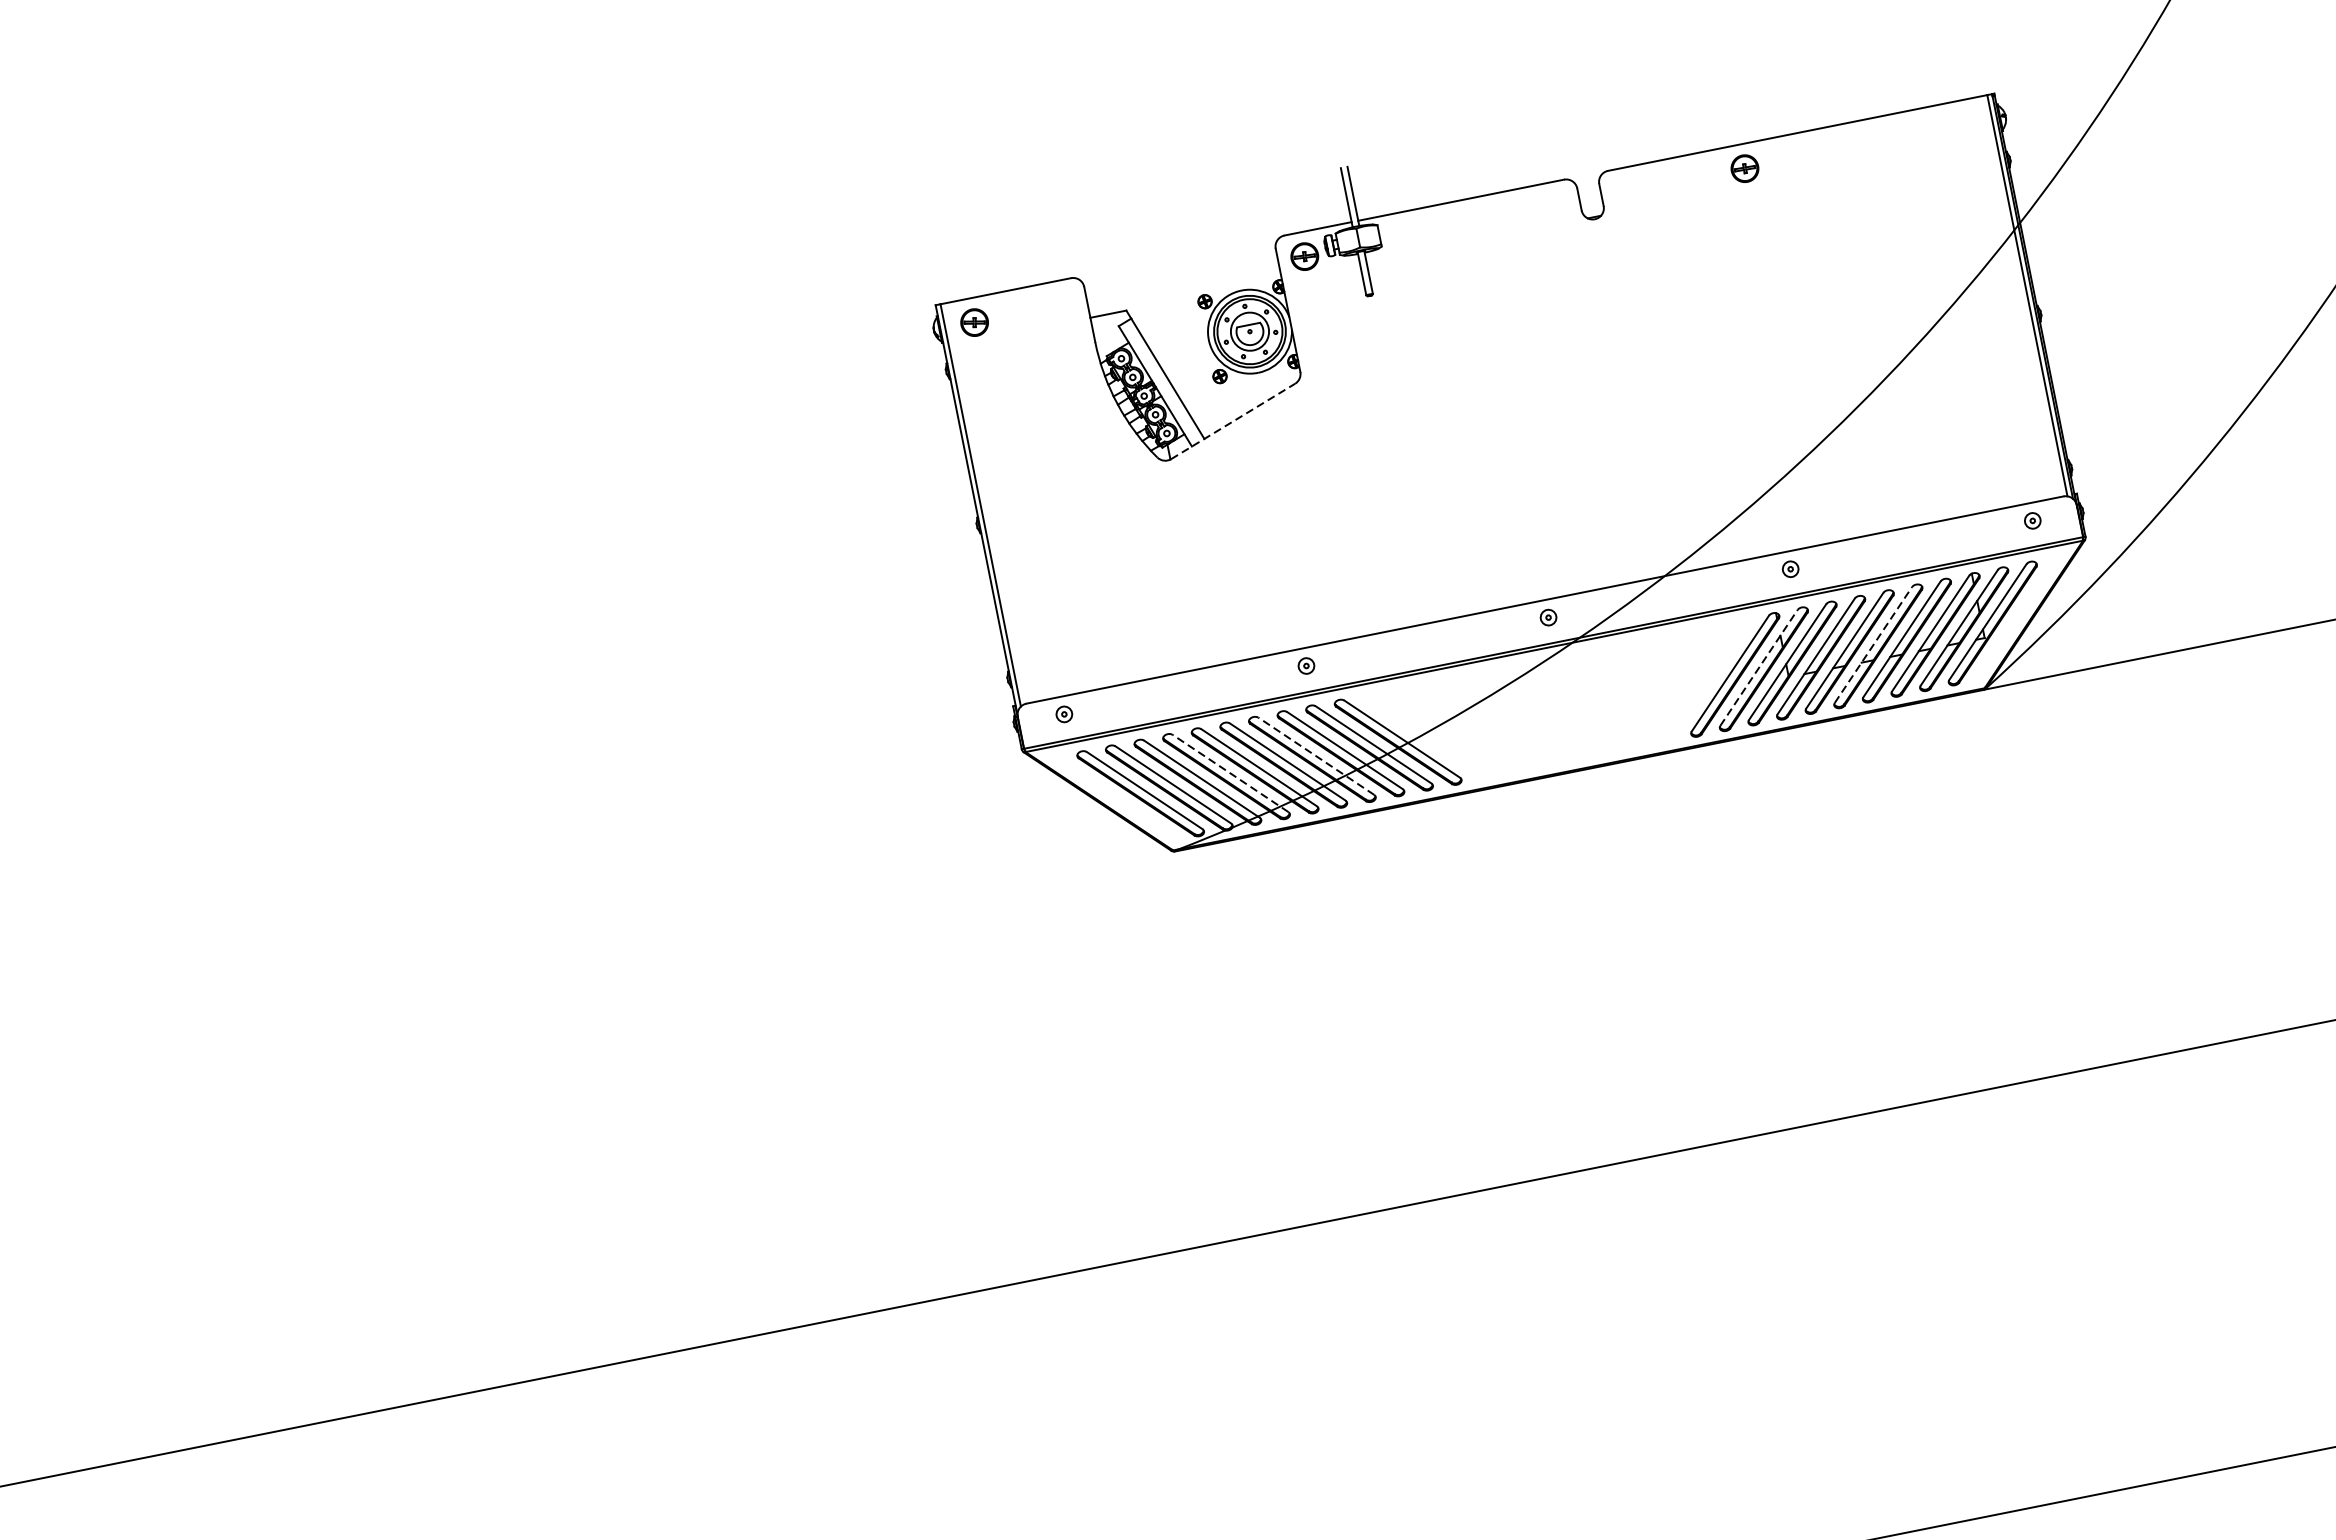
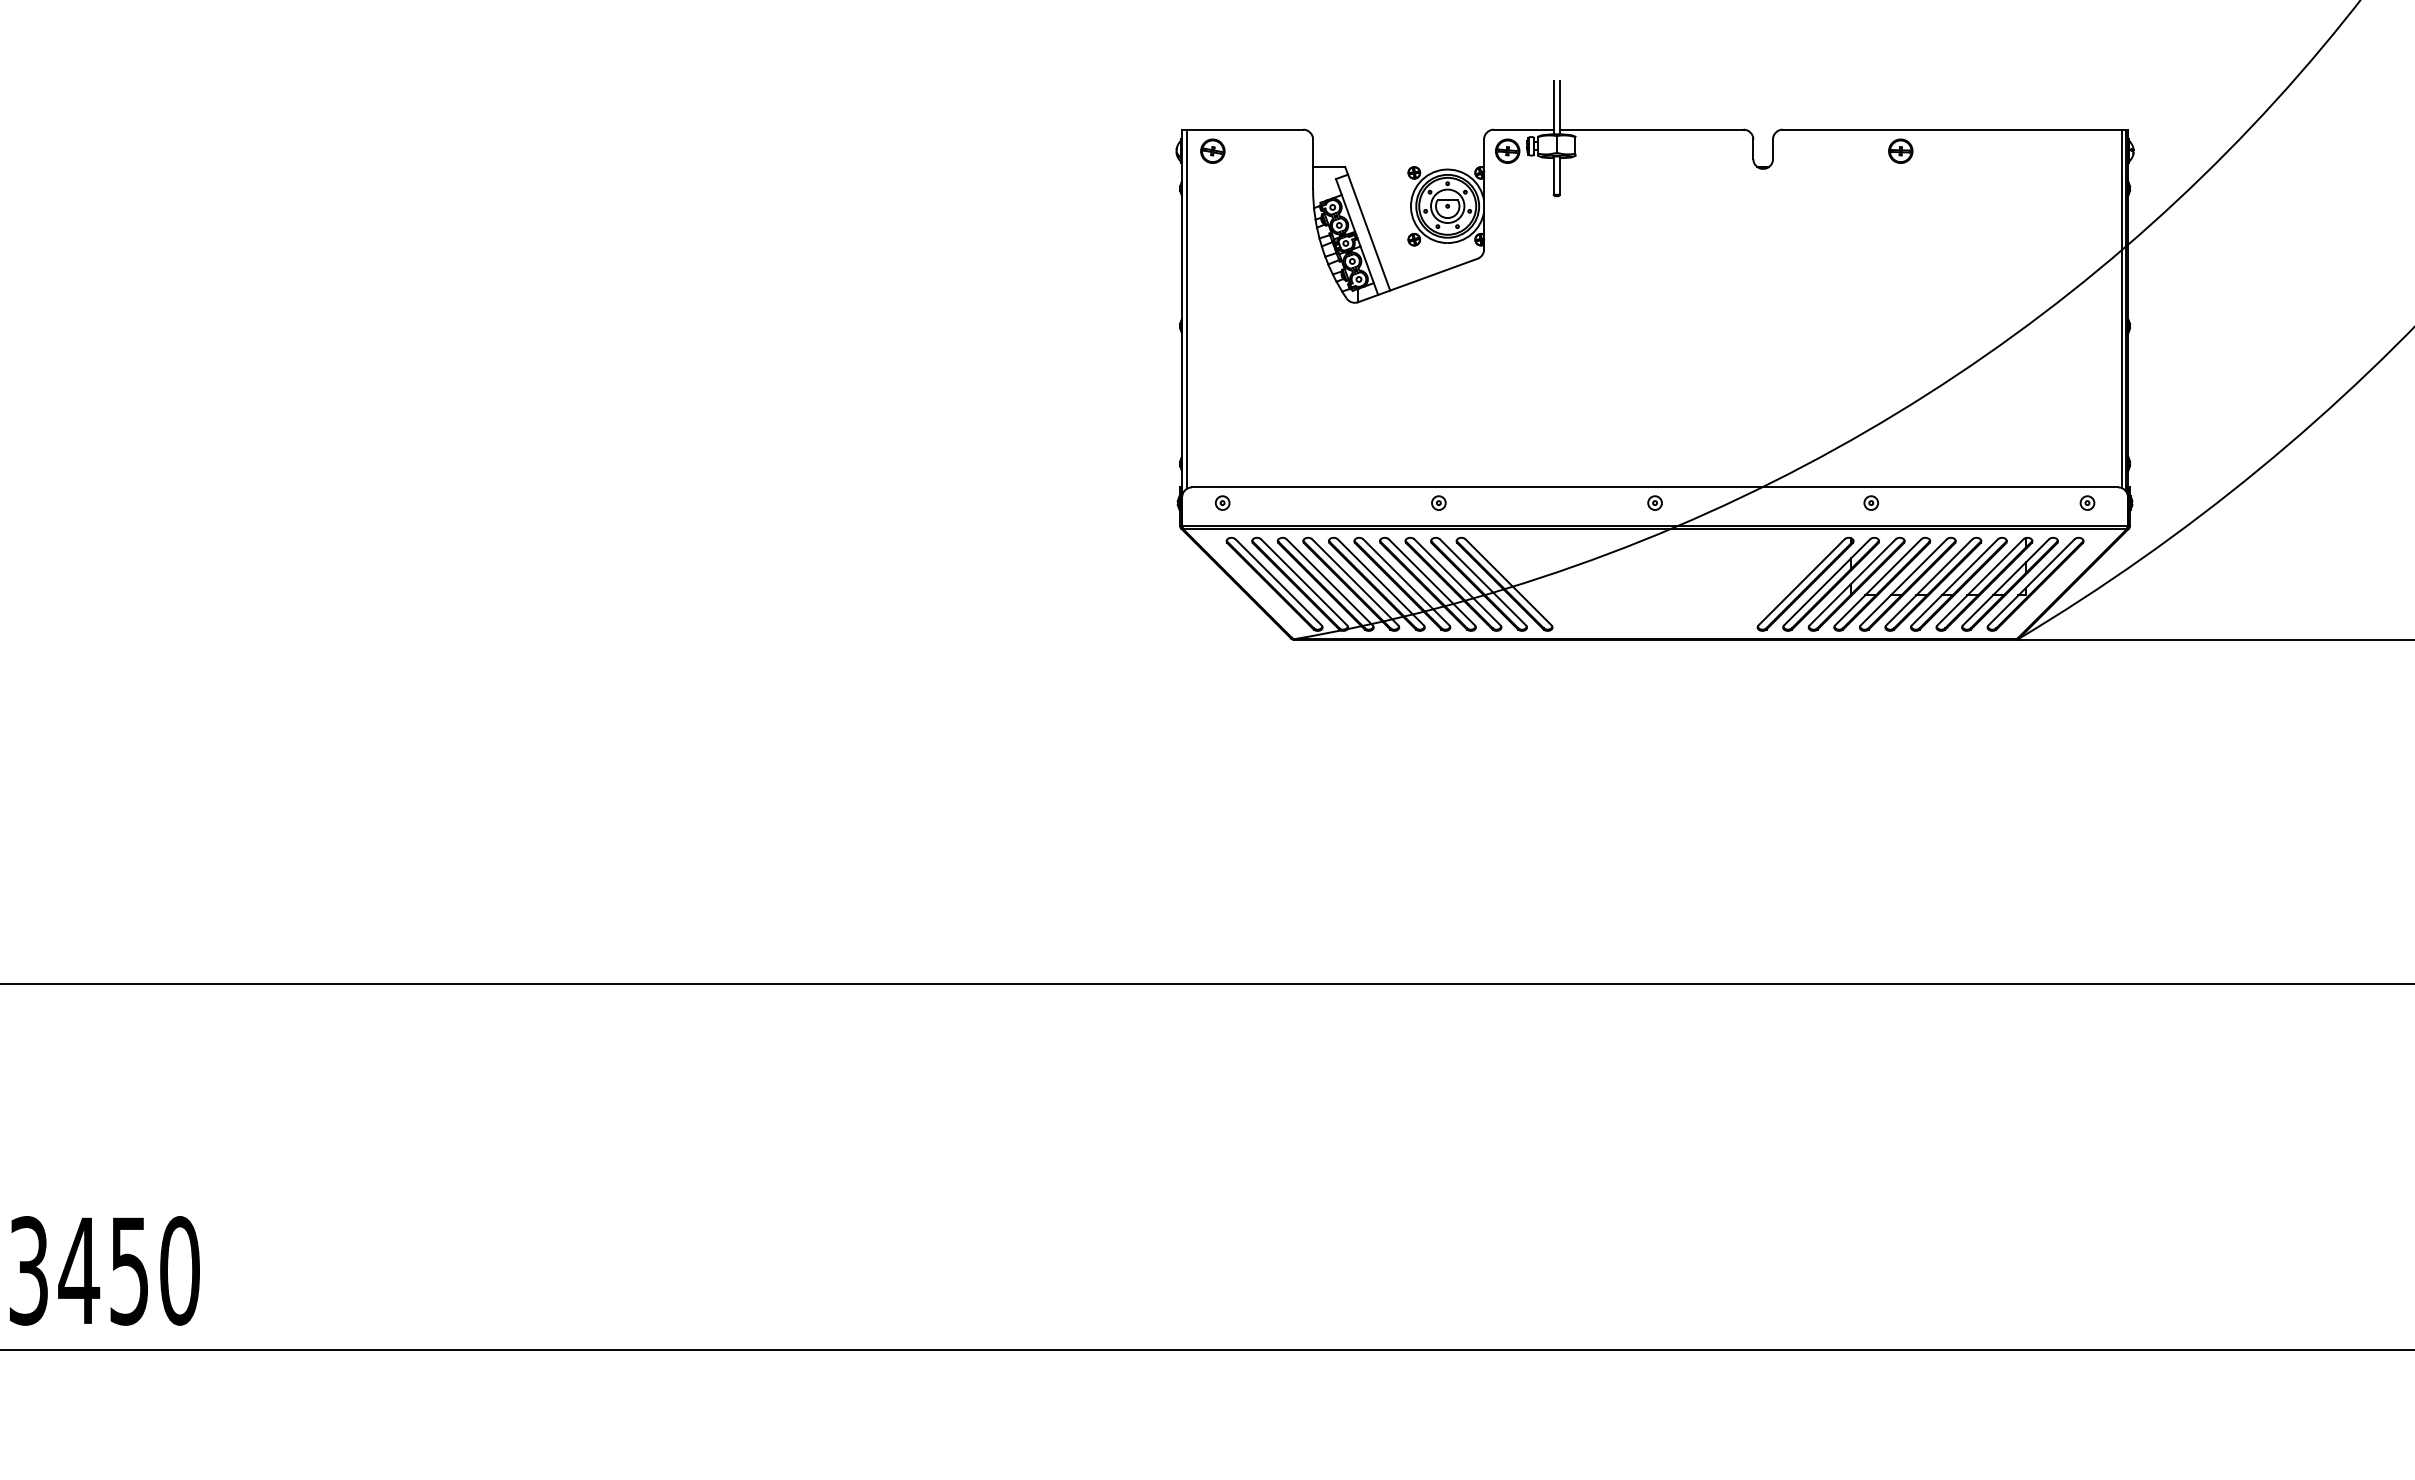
line: (1232, 421) -> (1417, 280), dashed -> solid
line: (1873, 645) -> (1929, 582), dashed -> solid
line: (1759, 667) -> (1827, 582), dashed -> solid
line: (1315, 756) -> (1431, 582), dashed -> solid
line: (1230, 773) -> (1355, 582), dashed -> solid

